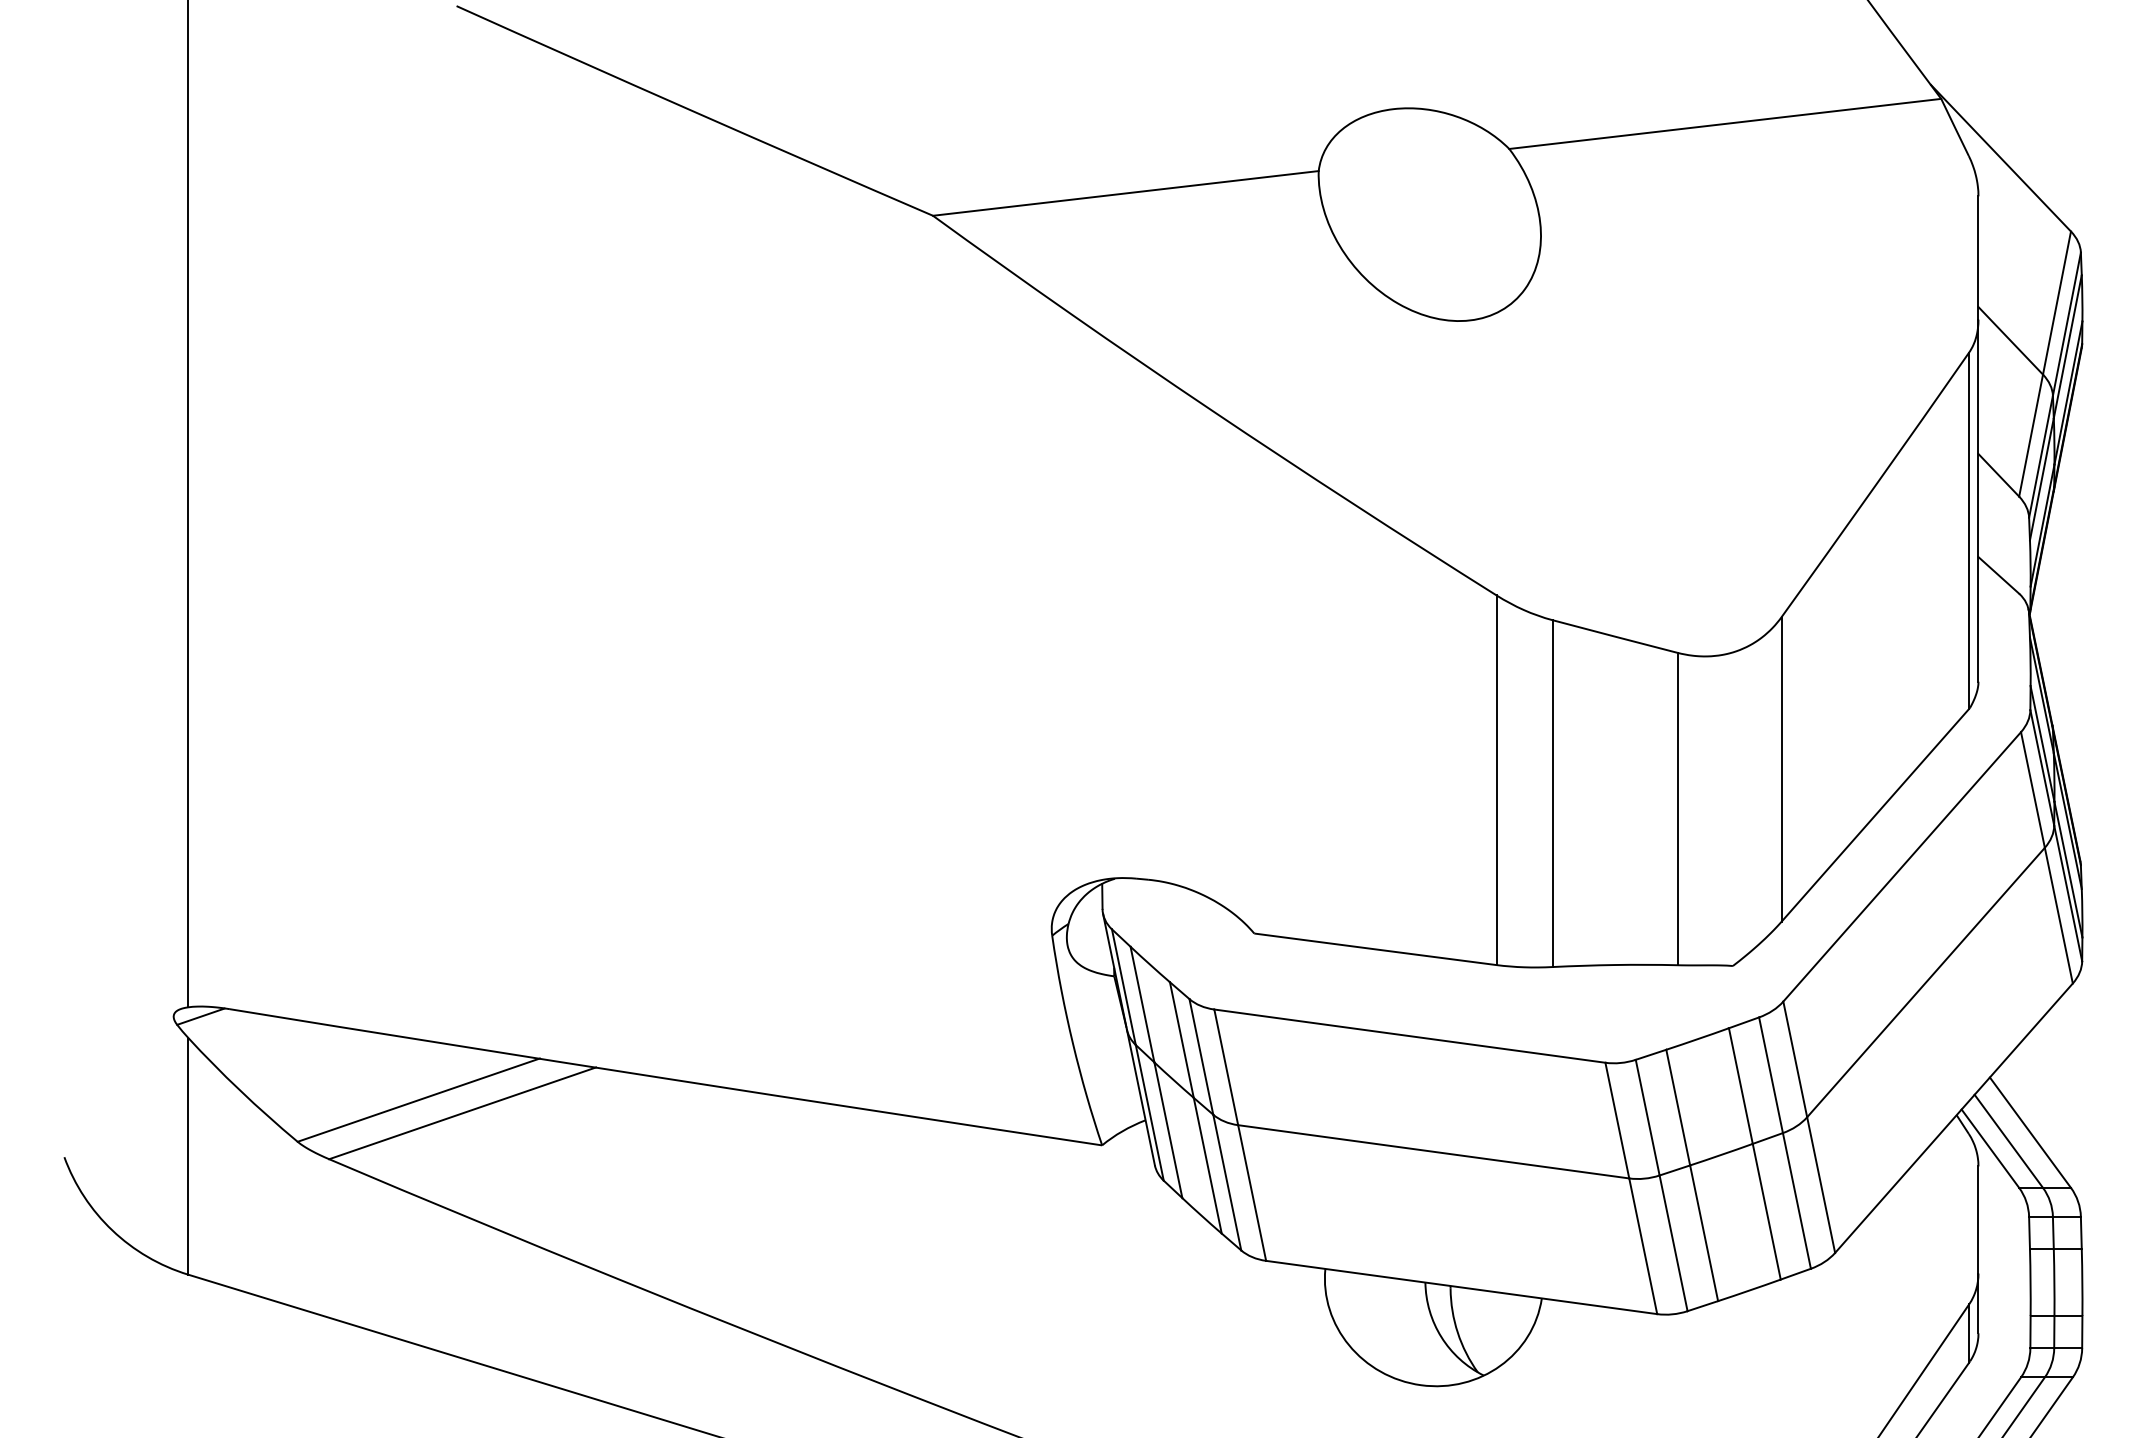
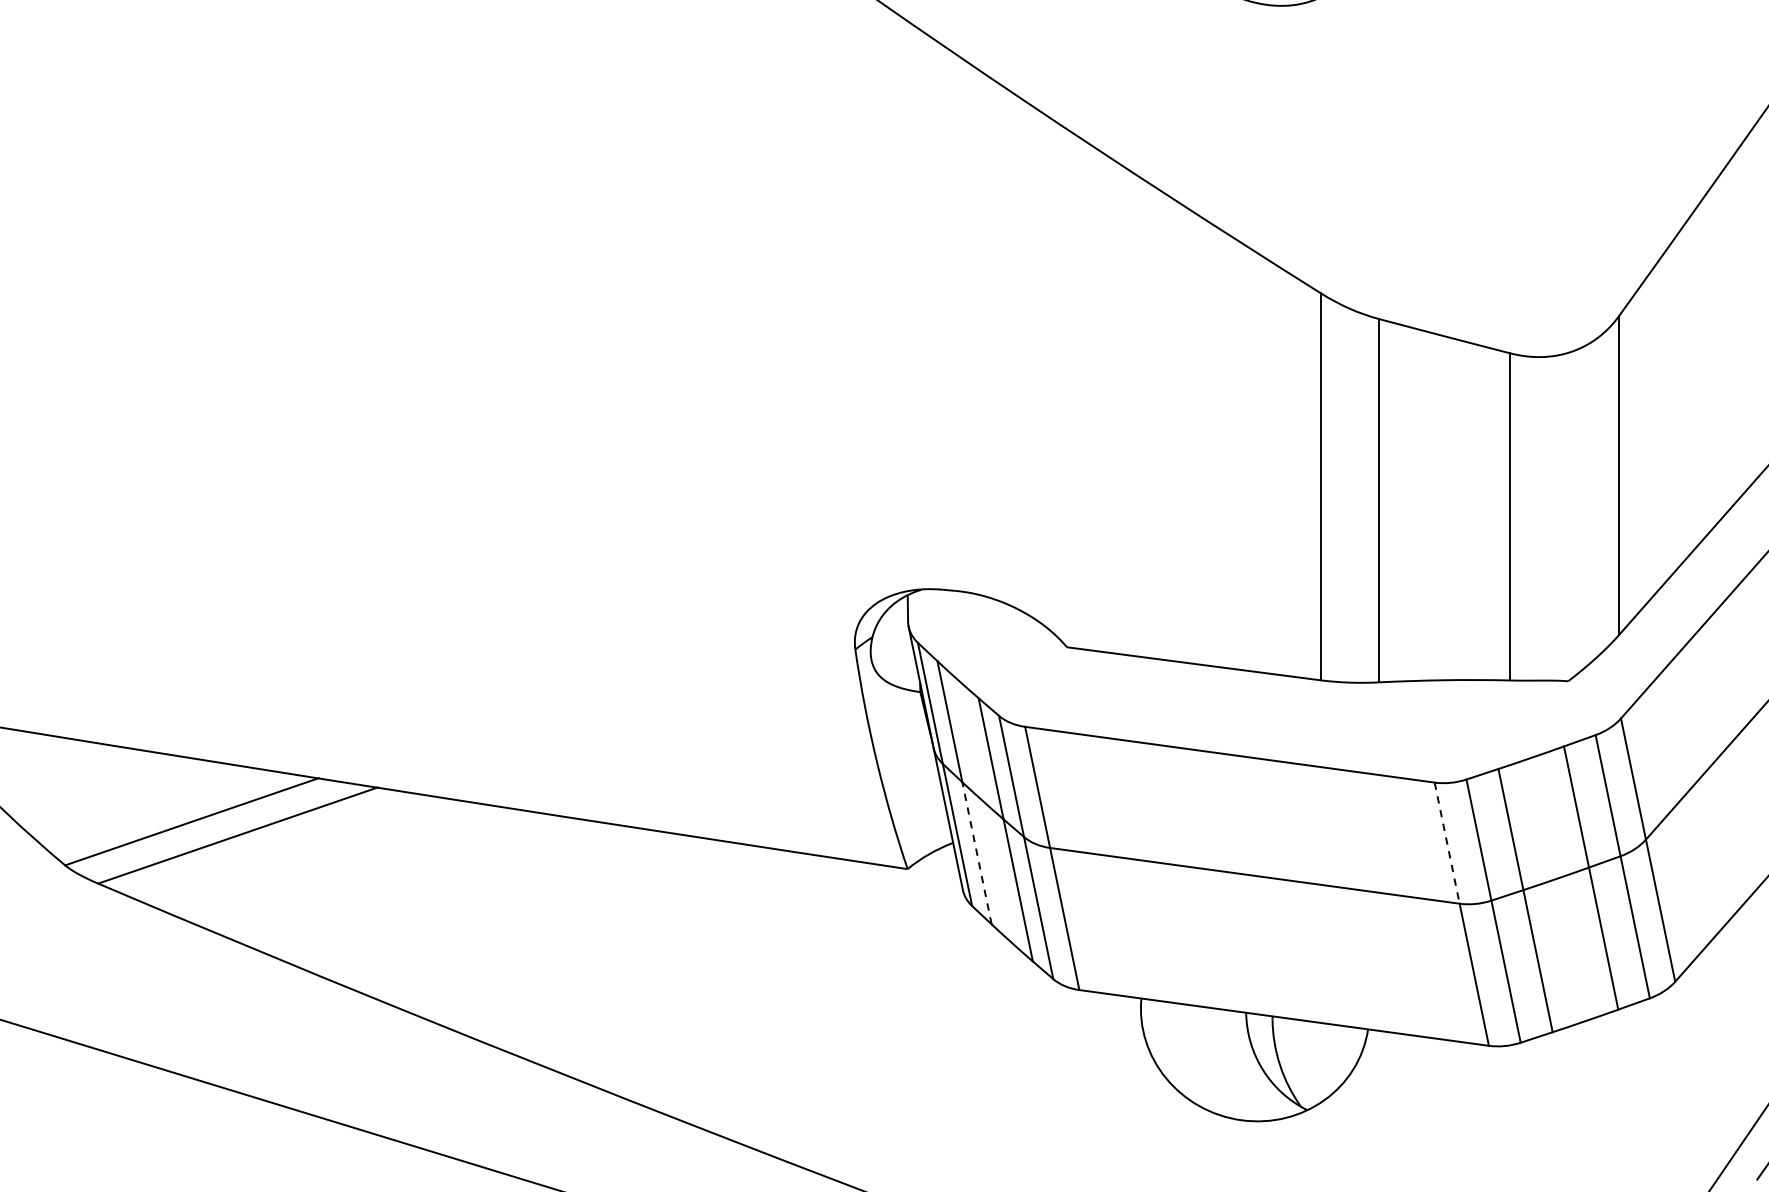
line: (1617, 1121) -> (1447, 844), solid -> dashed
line: (1168, 1129) -> (977, 852), solid -> dashed

